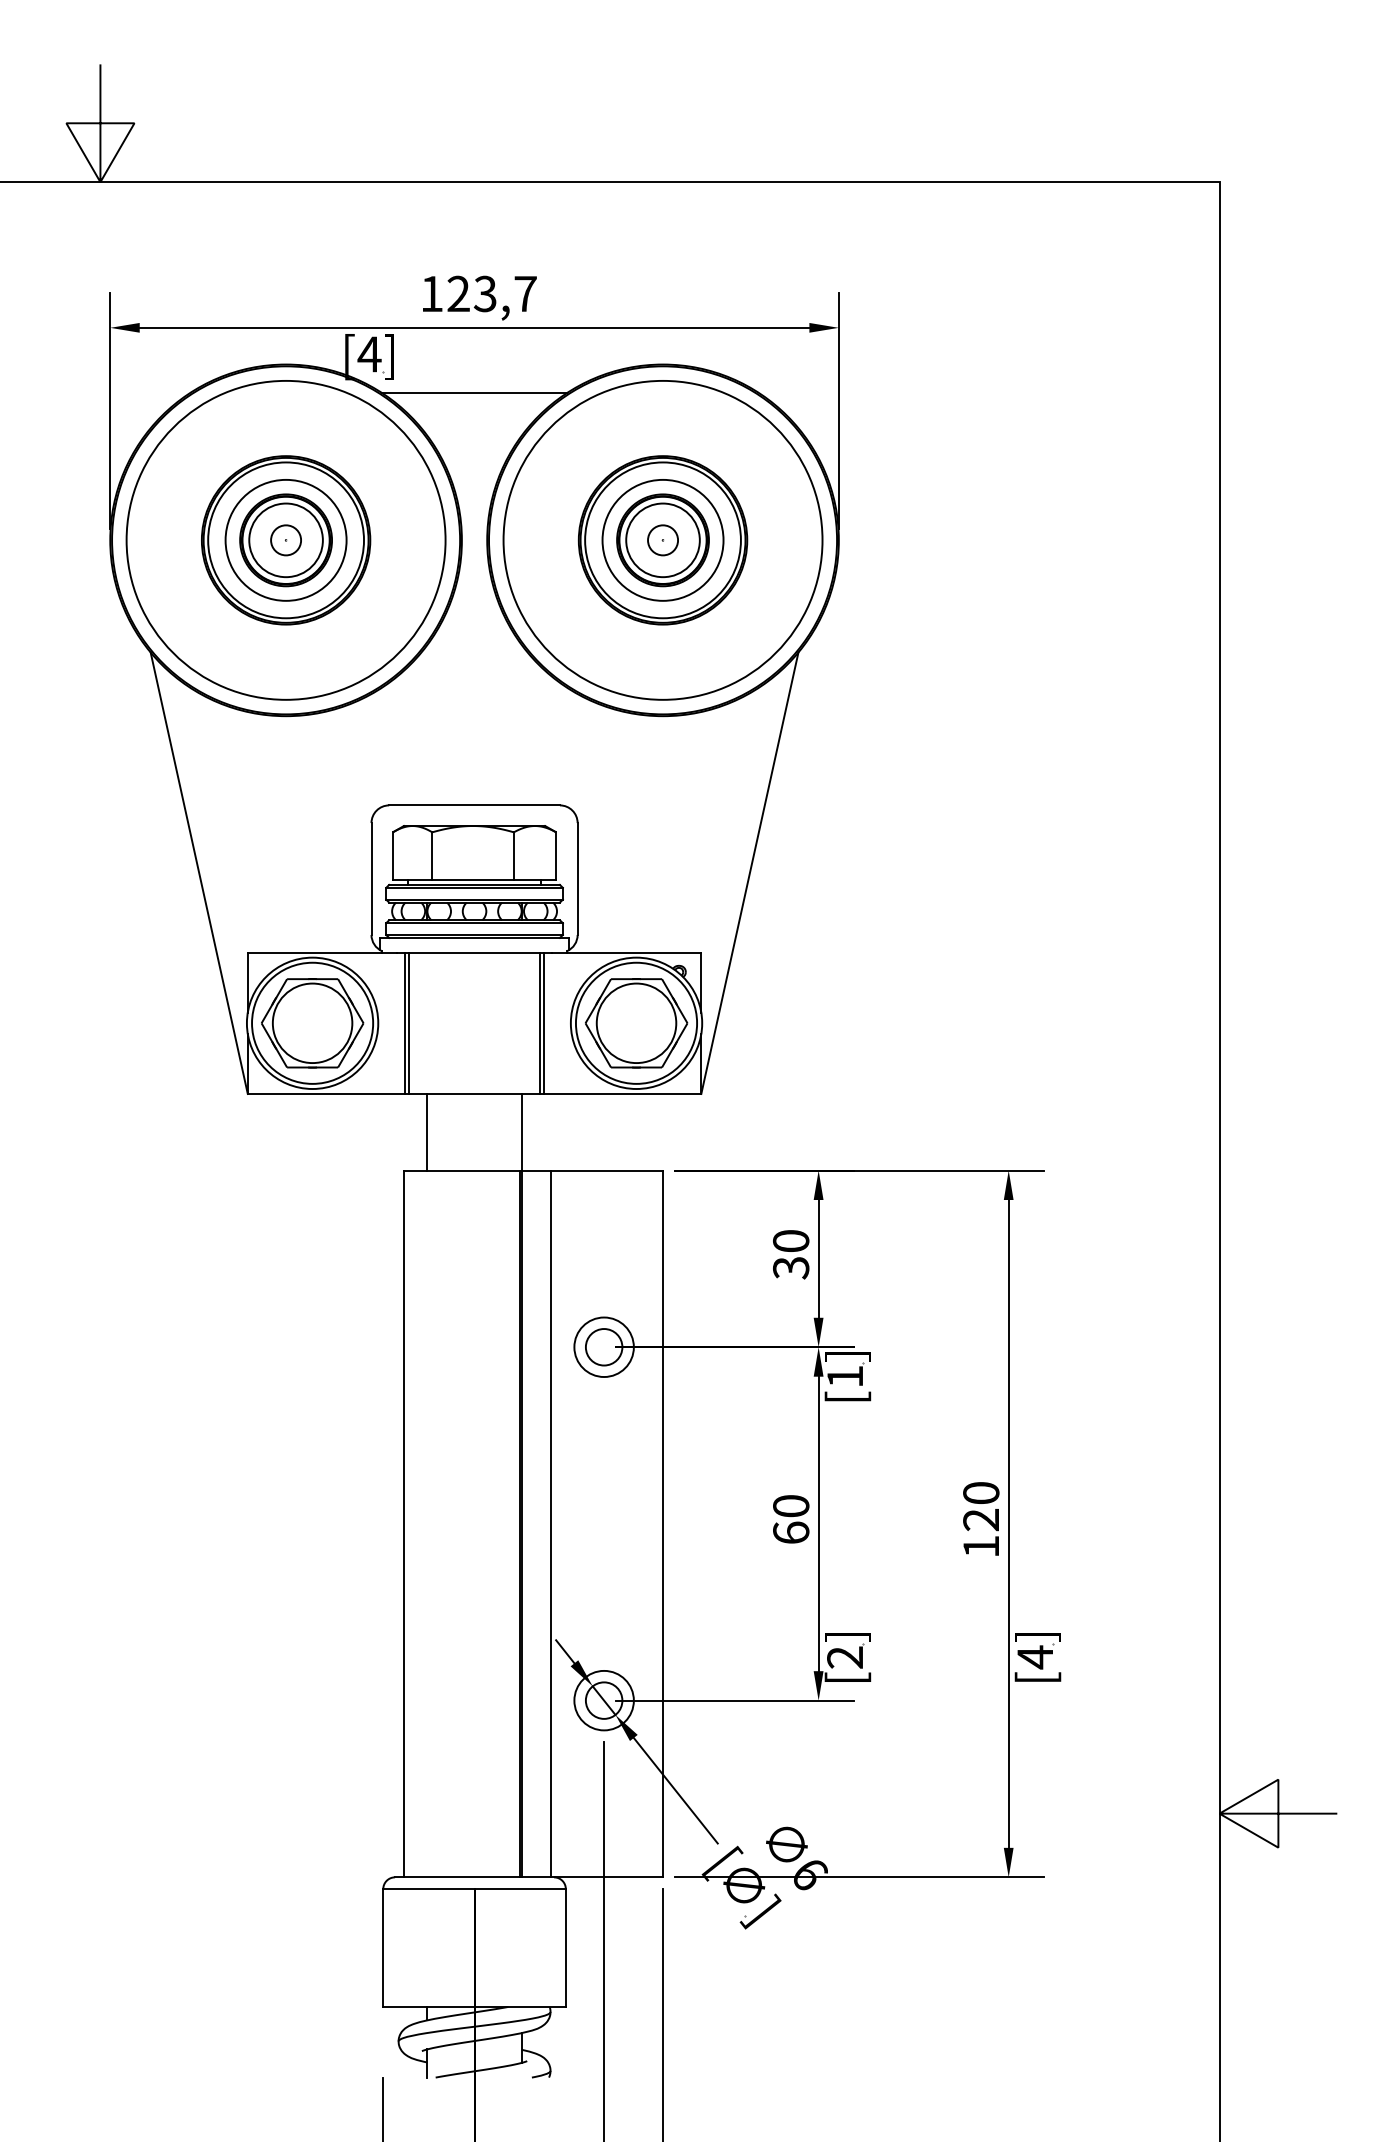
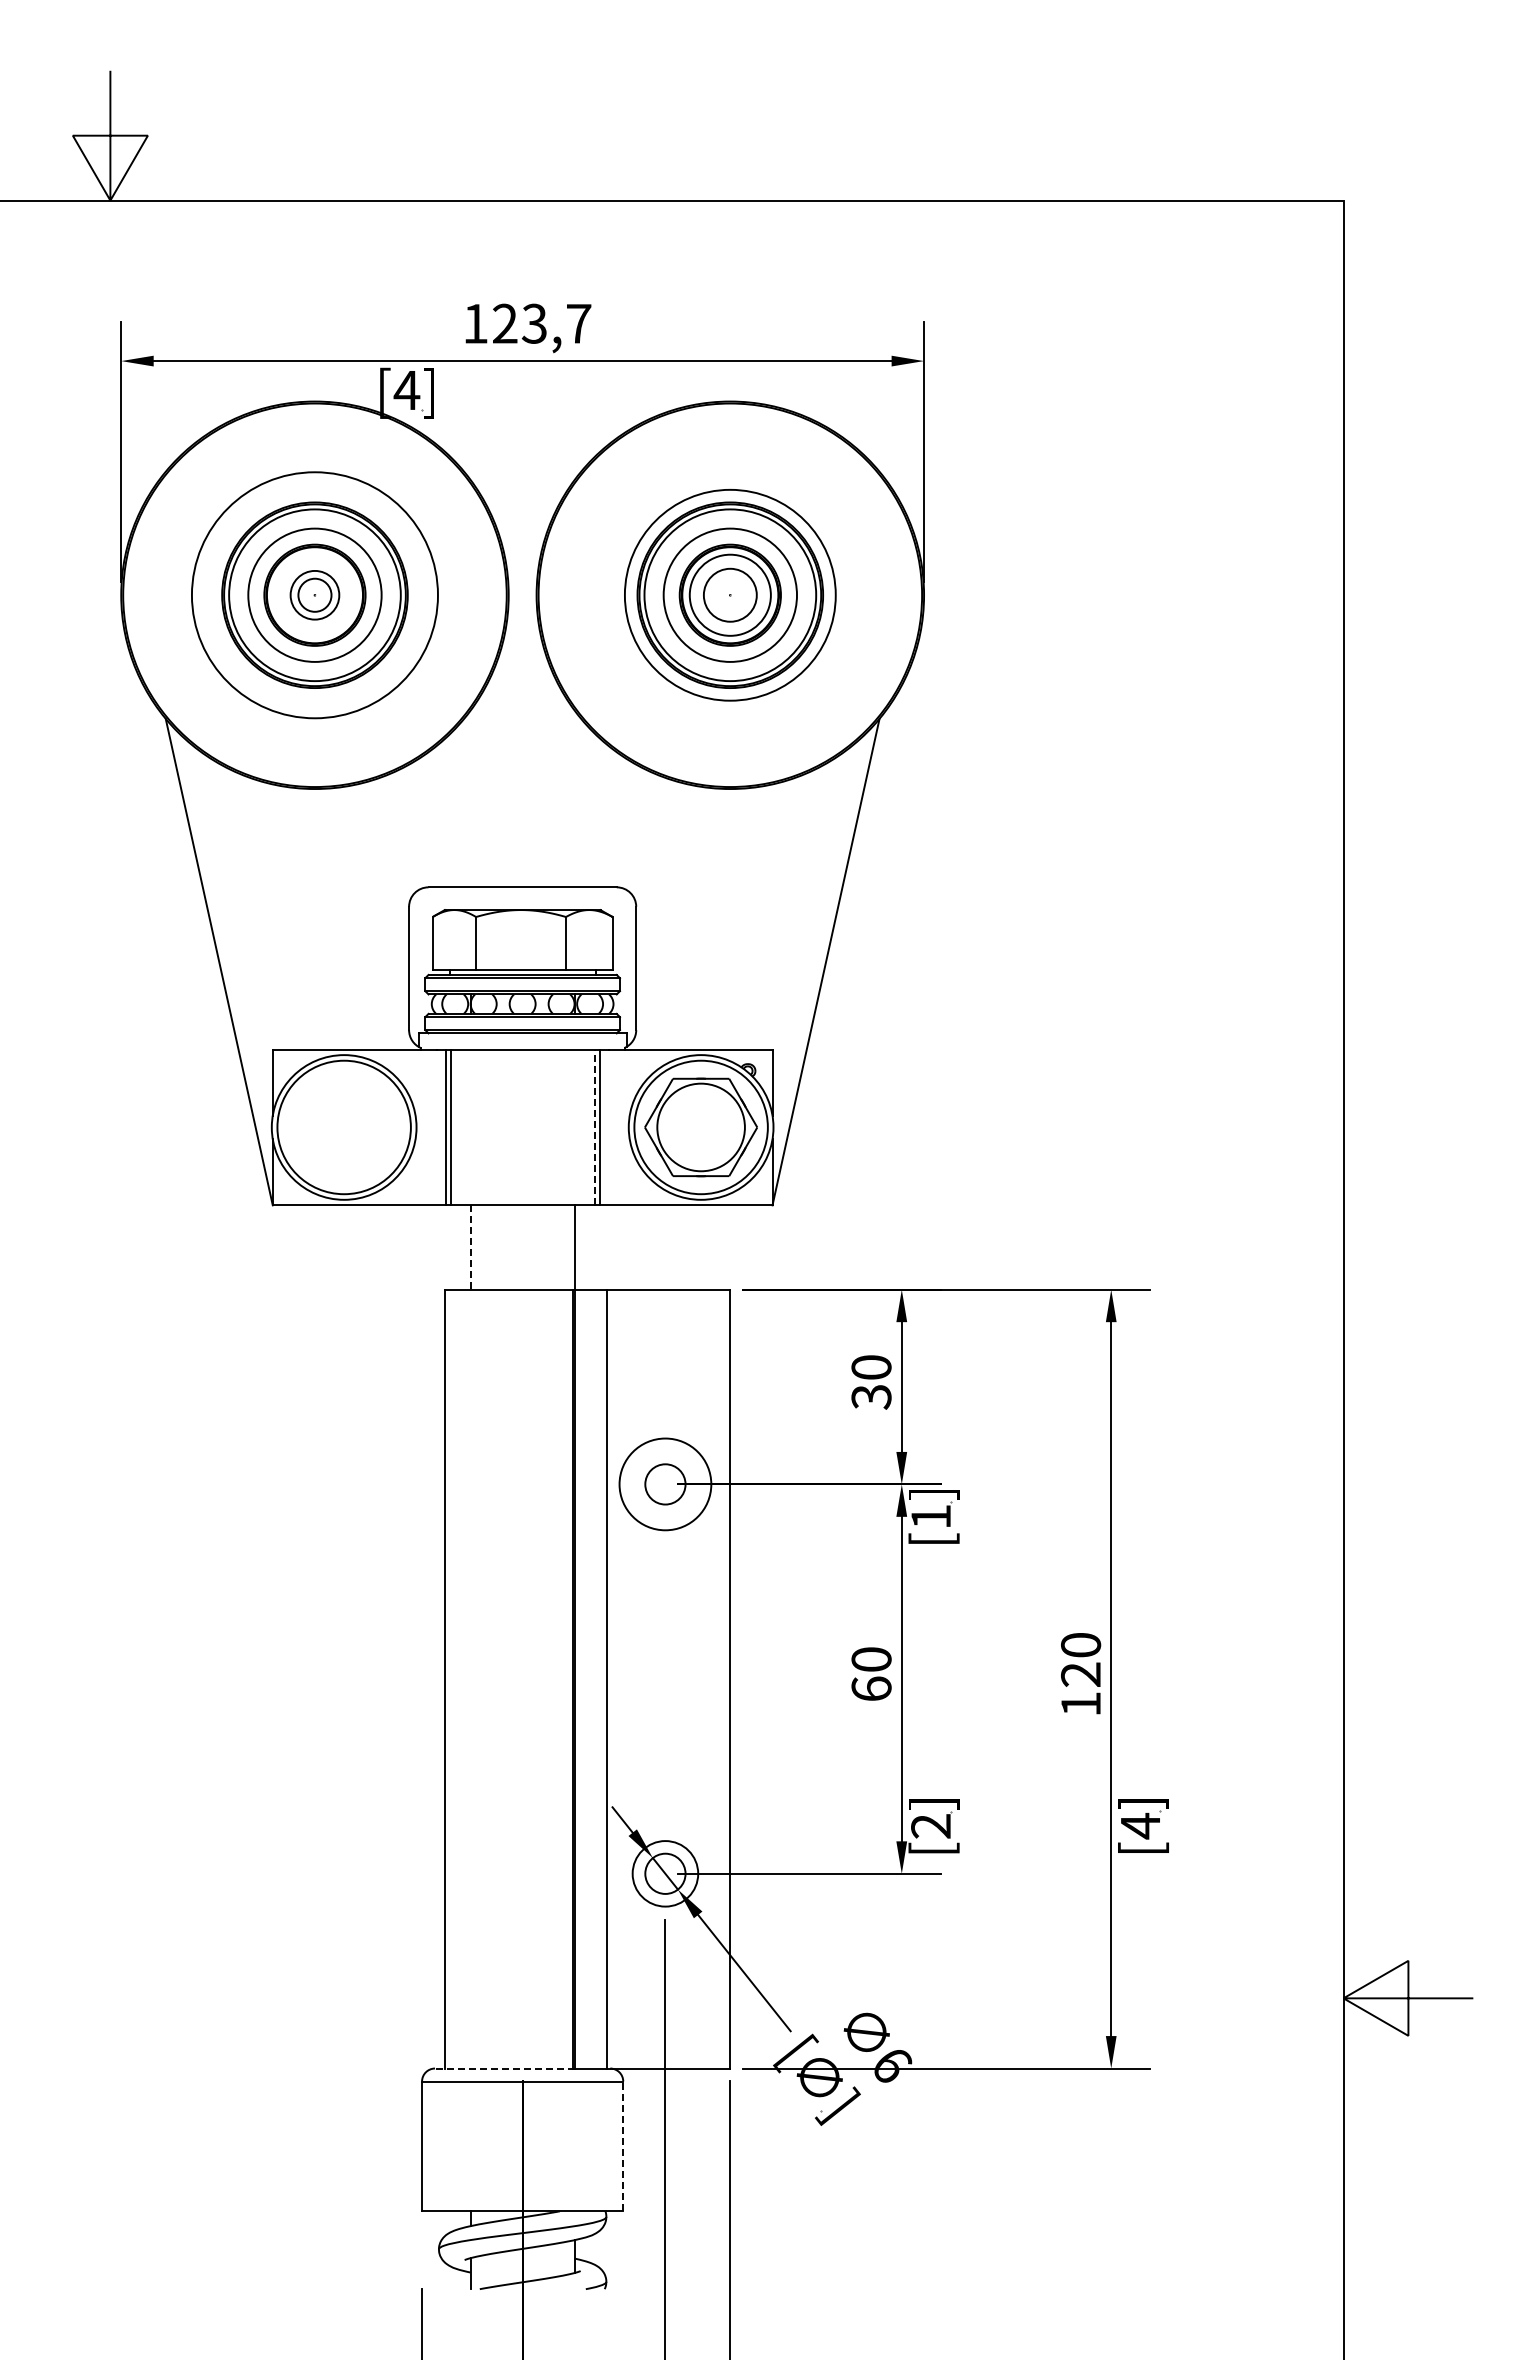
line: (474, 393) -> (522, 433), removed
circle: (285, 539) -> (314, 594), size x0.6
circle: (662, 539) -> (729, 594), size x1.6
circle: (285, 540) -> (314, 595), size x0.7
circle: (663, 540) -> (730, 595), size x0.6
part: (311, 1023) -> (343, 1127), removed
line: (539, 1023) -> (594, 1127), solid -> dashed
line: (427, 1133) -> (470, 1248), solid -> dashed
circle: (604, 1347) -> (665, 1484), size x1.4
line: (458, 1877) -> (504, 2068), solid -> dashed
line: (566, 1948) -> (623, 2146), solid -> dashed

